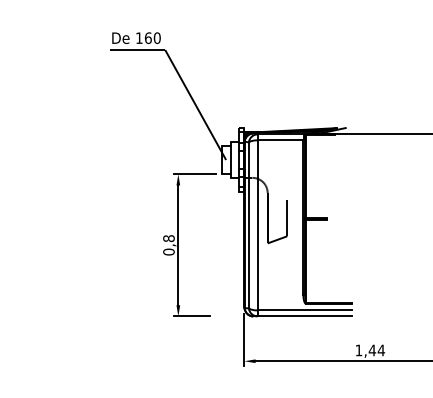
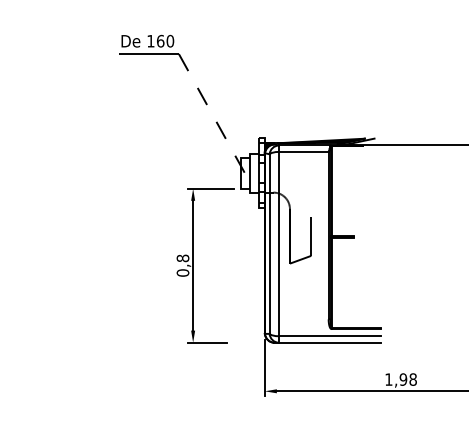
line: (195, 105) -> (211, 114), solid -> dashed
text: (376, 350) -> (407, 379), 1,44 -> 1,98

